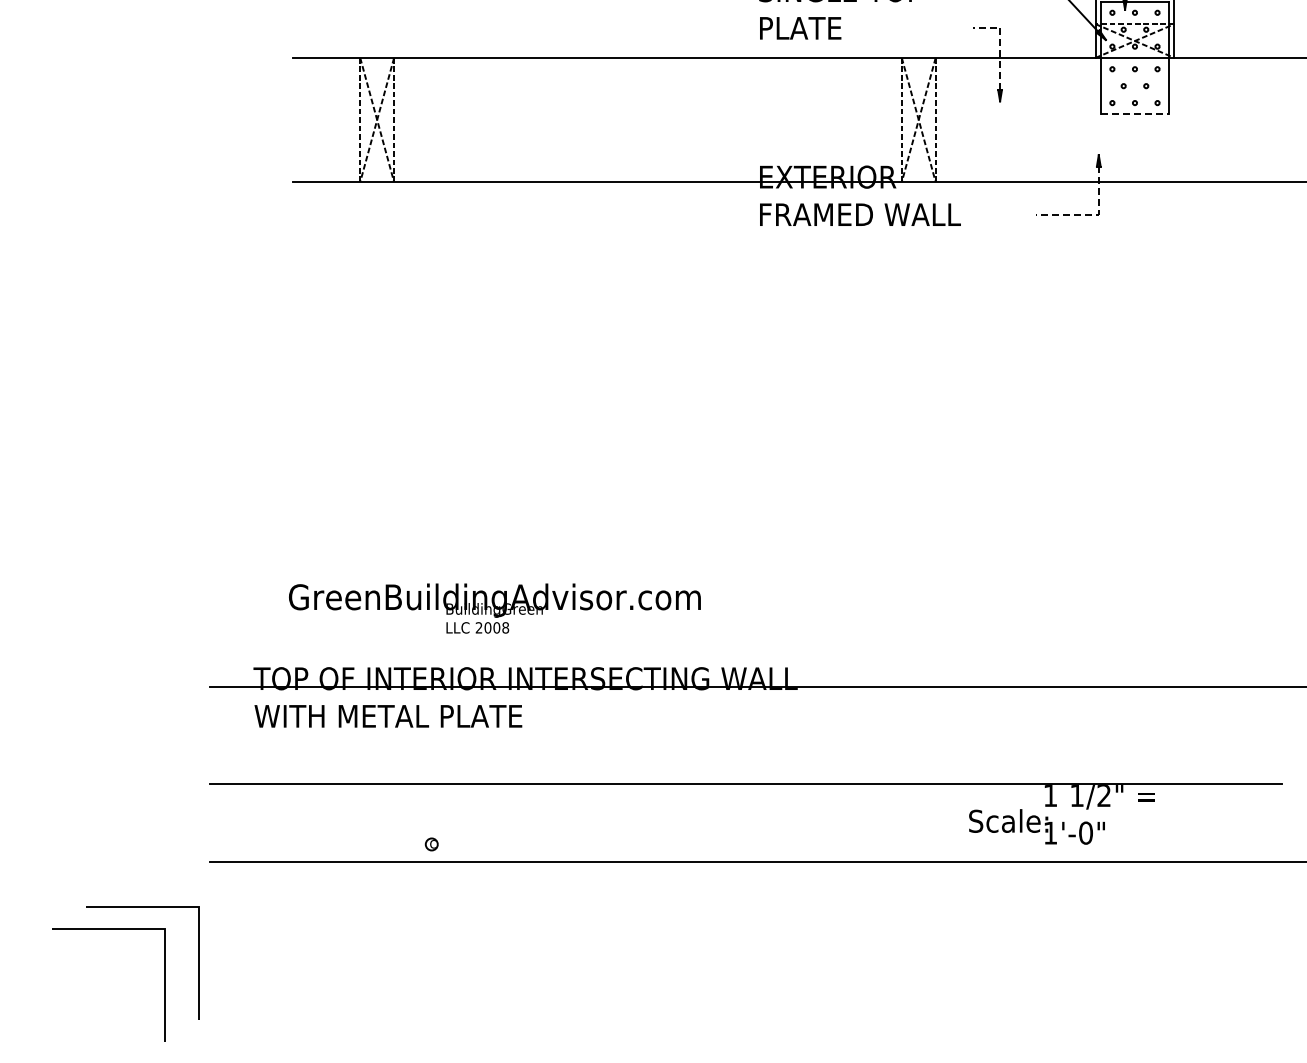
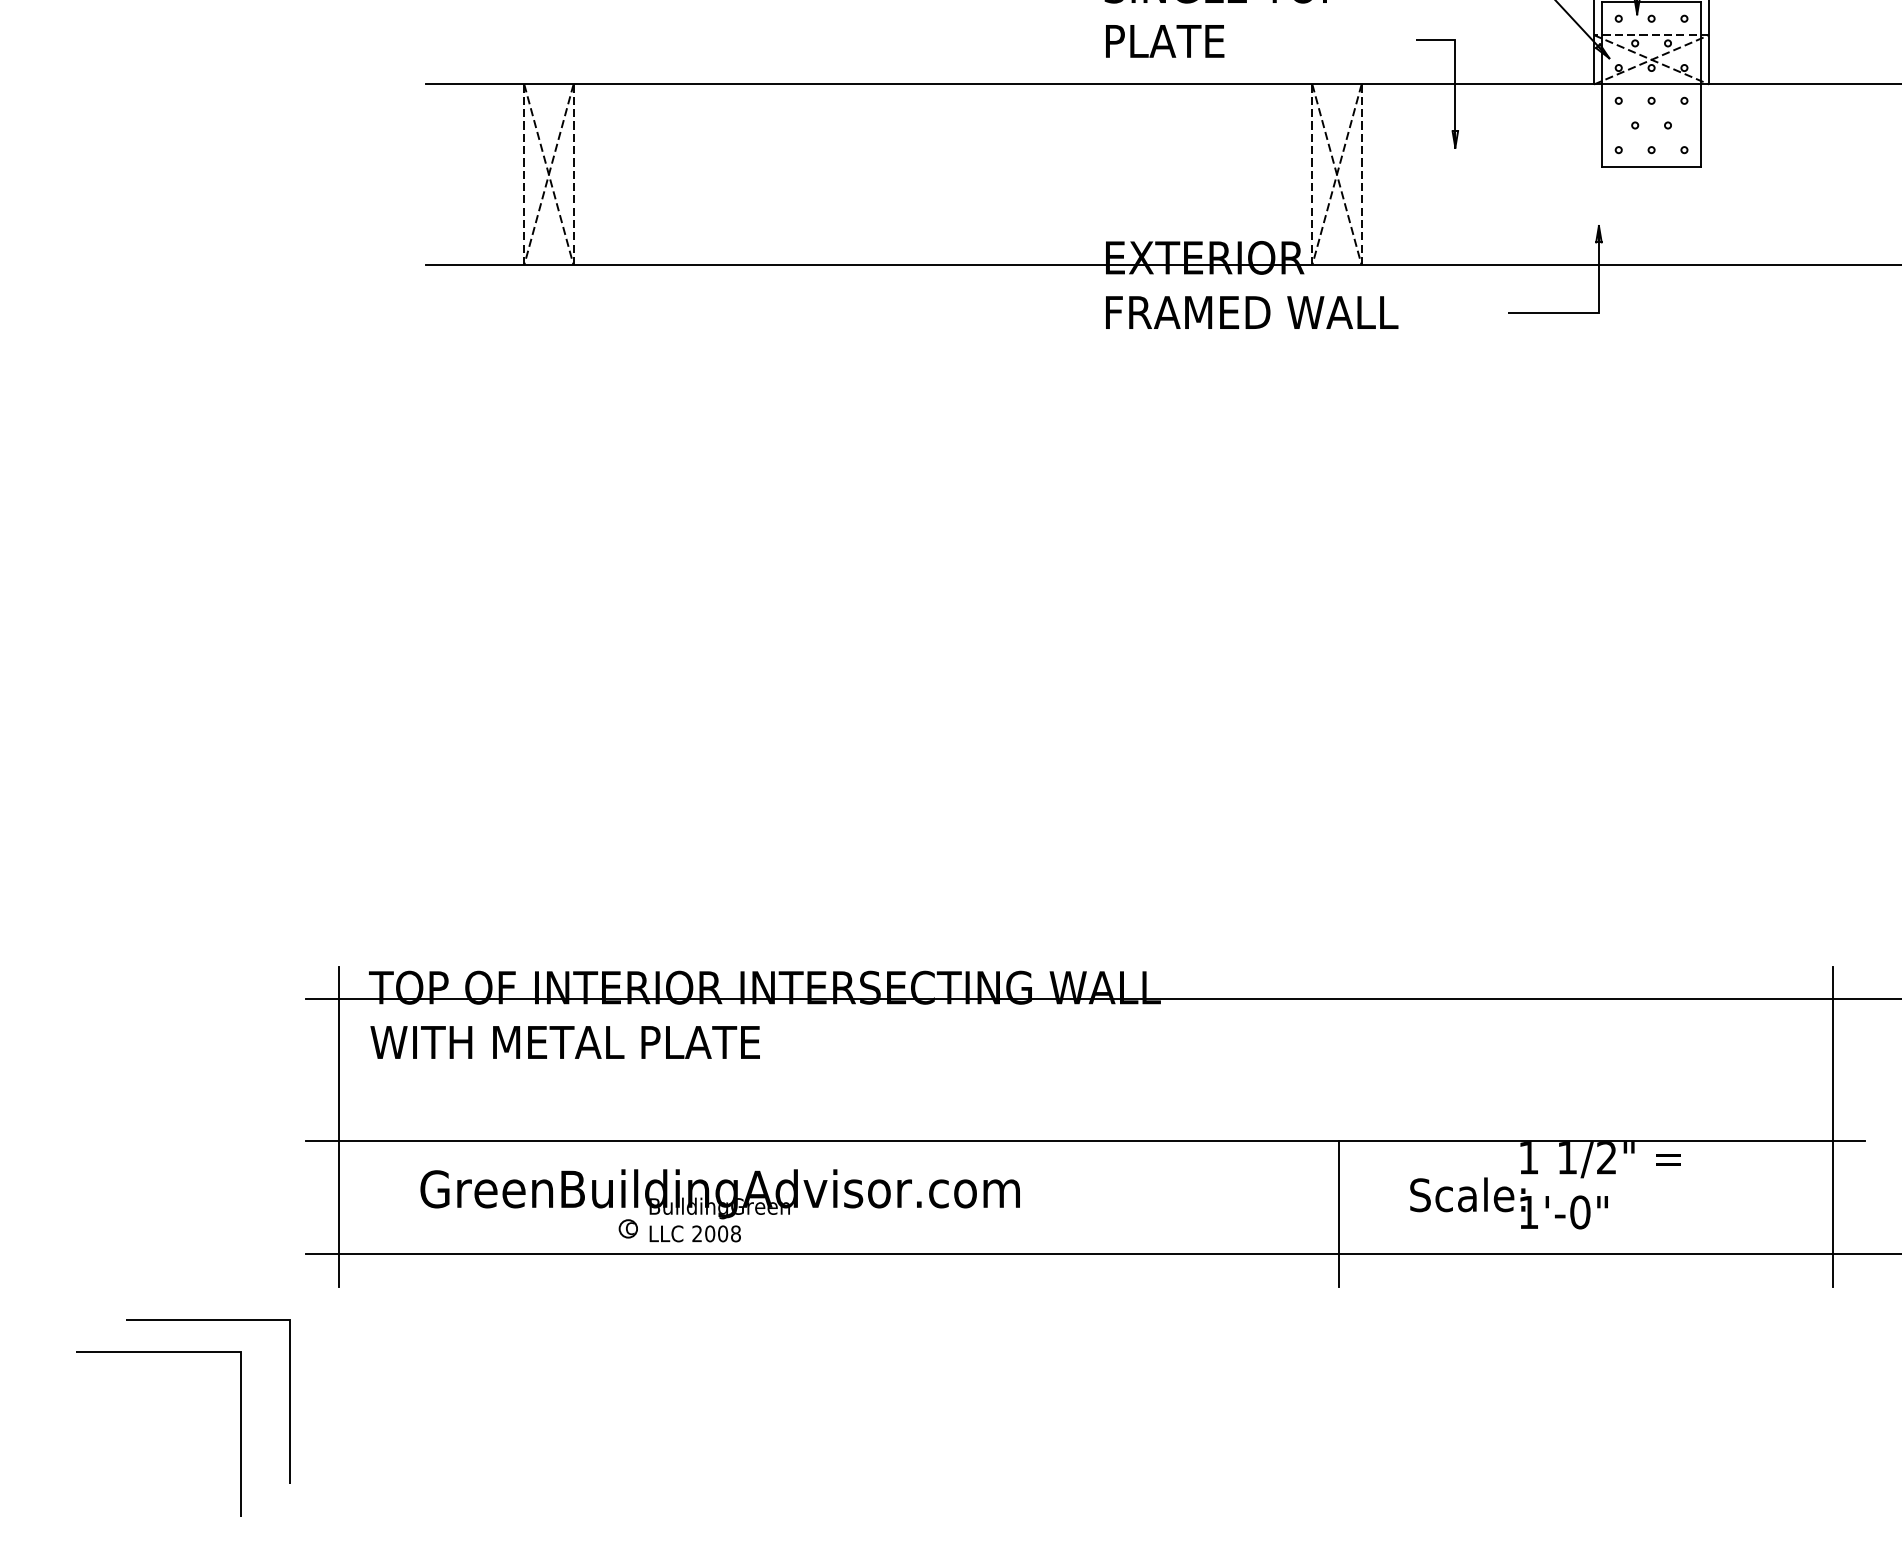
line: (1000, 50) -> (1455, 73), dashed -> solid
line: (1134, 114) -> (1650, 166), dashed -> solid
line: (1097, 214) -> (1597, 312), dashed -> solid
text: (494, 608) -> (719, 1205), moved
line: (232, 774) -> (338, 1127), added
line: (1259, 774) -> (1832, 1127), added
line: (920, 834) -> (1339, 1214), added

